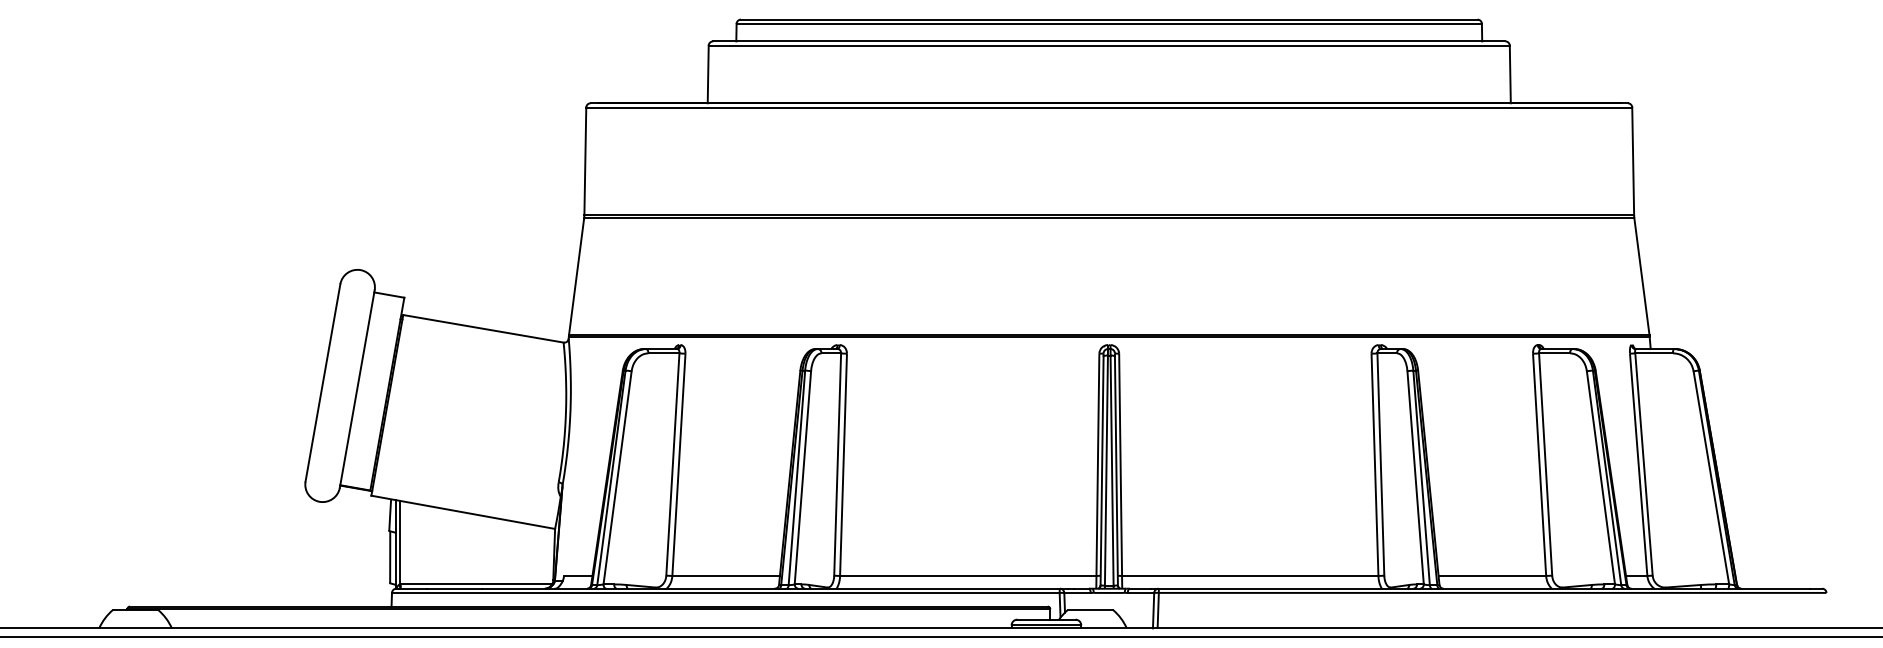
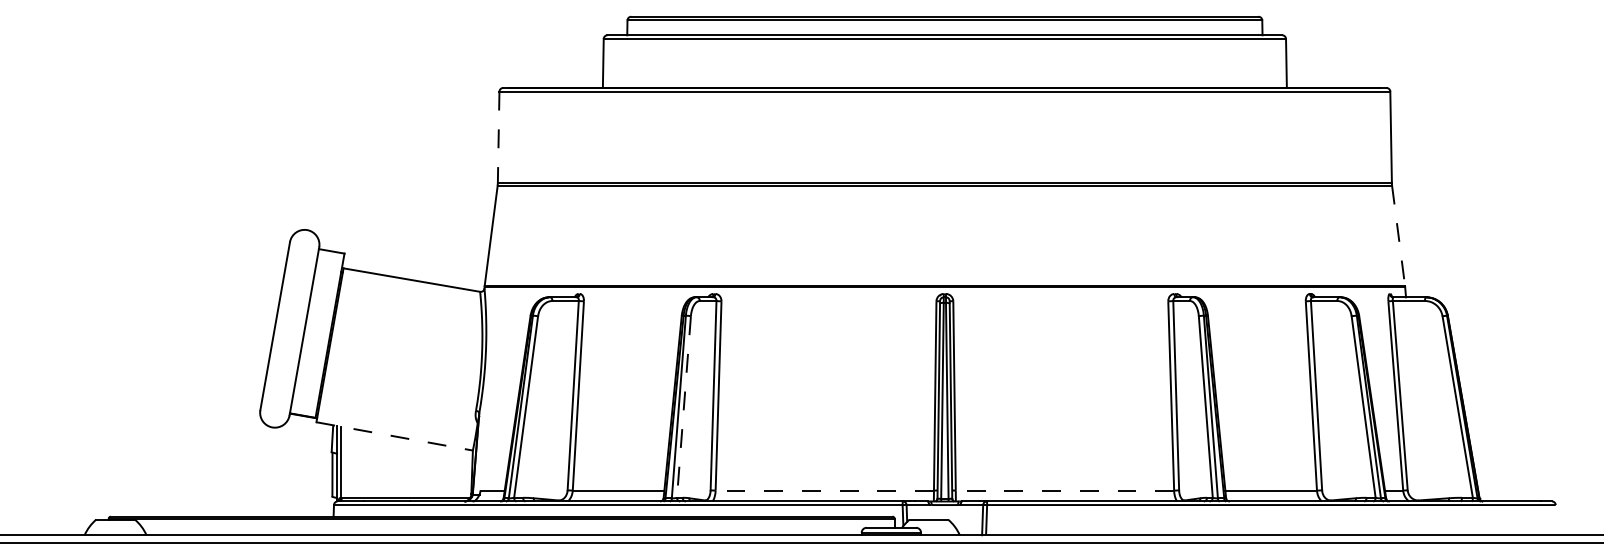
line: (585, 161) -> (498, 137), solid -> dashed
line: (1642, 277) -> (1399, 236), solid -> dashed
line: (802, 477) -> (683, 406), solid -> dashed
line: (463, 512) -> (394, 436), solid -> dashed
line: (967, 575) -> (824, 490), solid -> dashed
line: (1249, 575) -> (1064, 490), solid -> dashed

